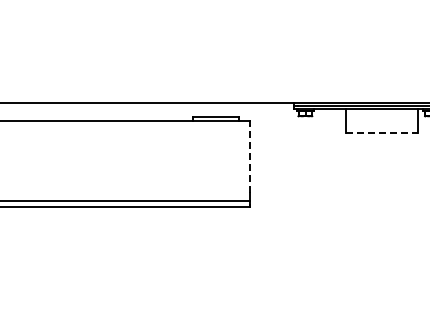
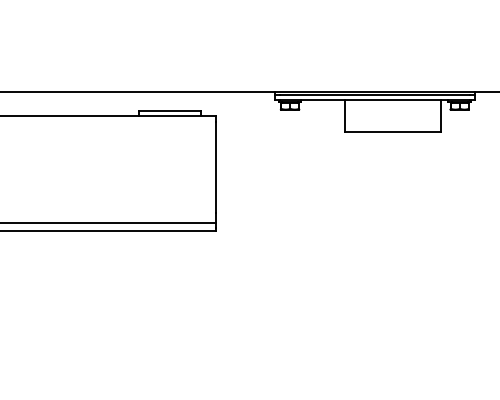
line: (382, 132) -> (393, 131), dashed -> solid
line: (249, 159) -> (215, 167), dashed -> solid

